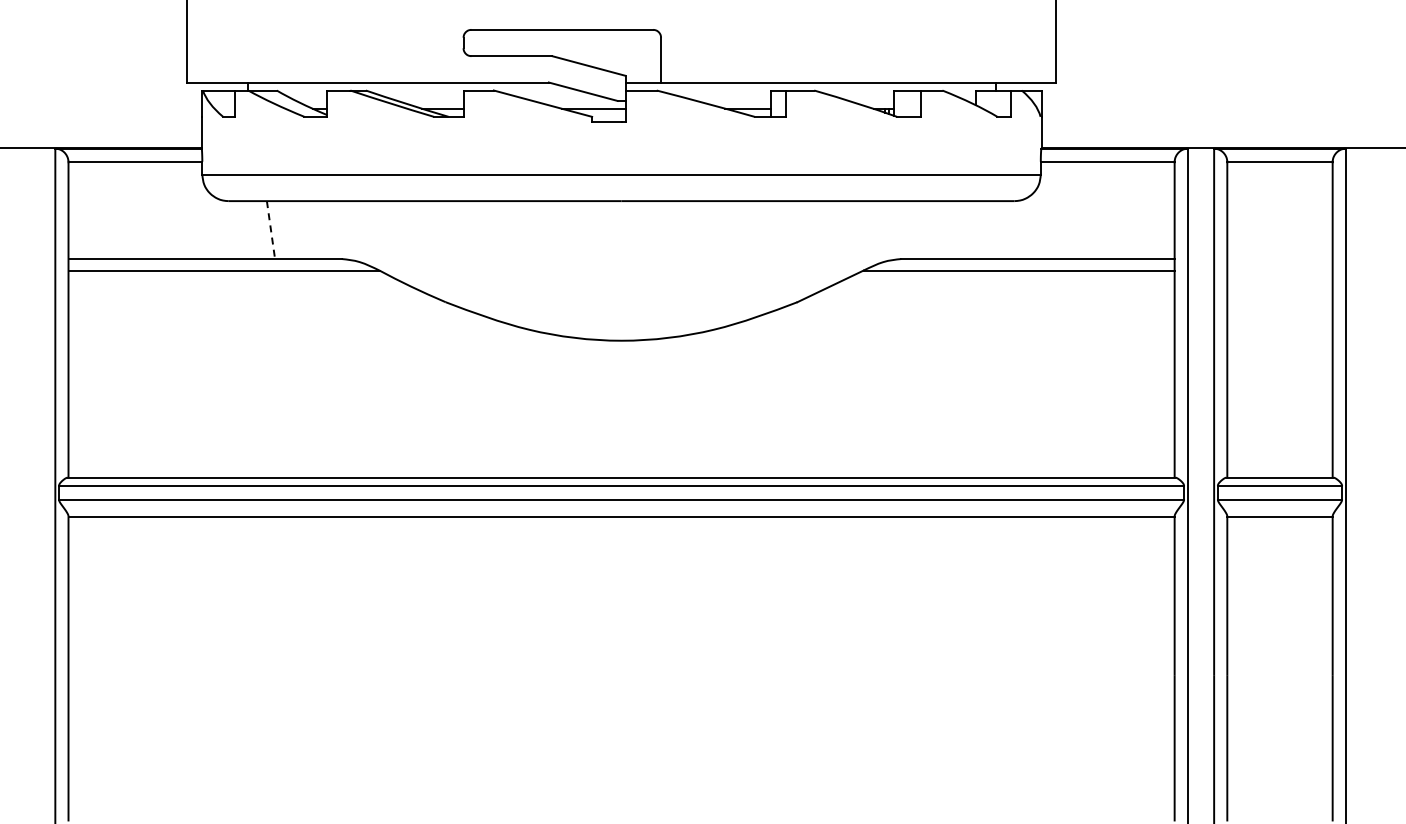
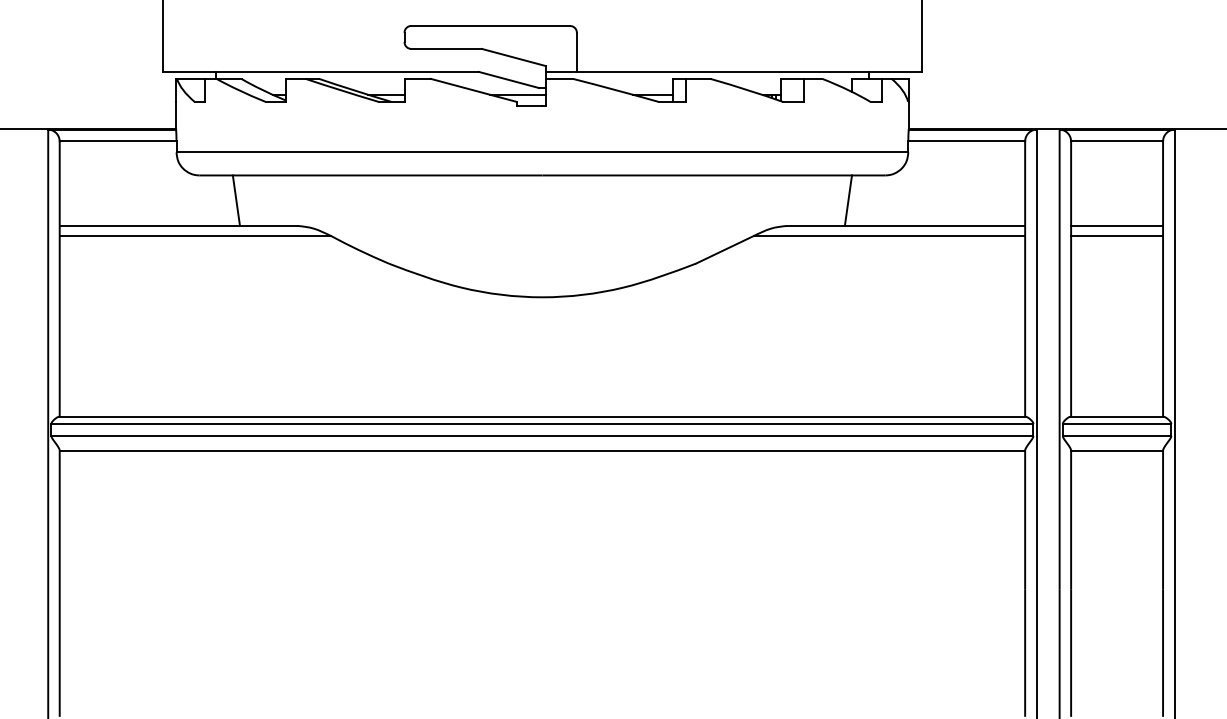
line: (271, 230) -> (236, 201), dashed -> solid
line: (972, 230) -> (848, 201), added
line: (1279, 259) -> (1116, 226), added
line: (1279, 270) -> (1116, 235), added

